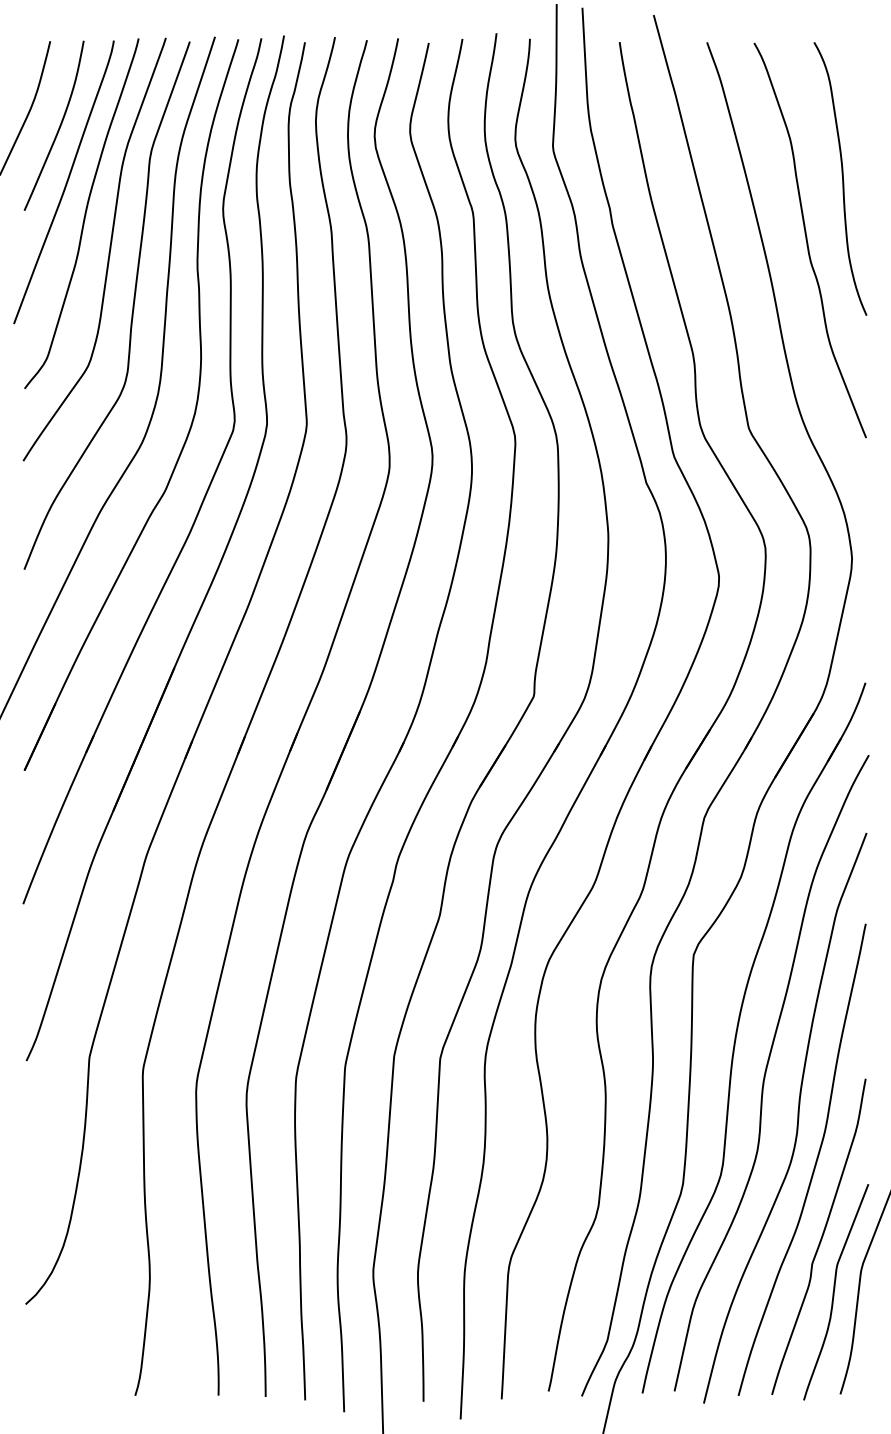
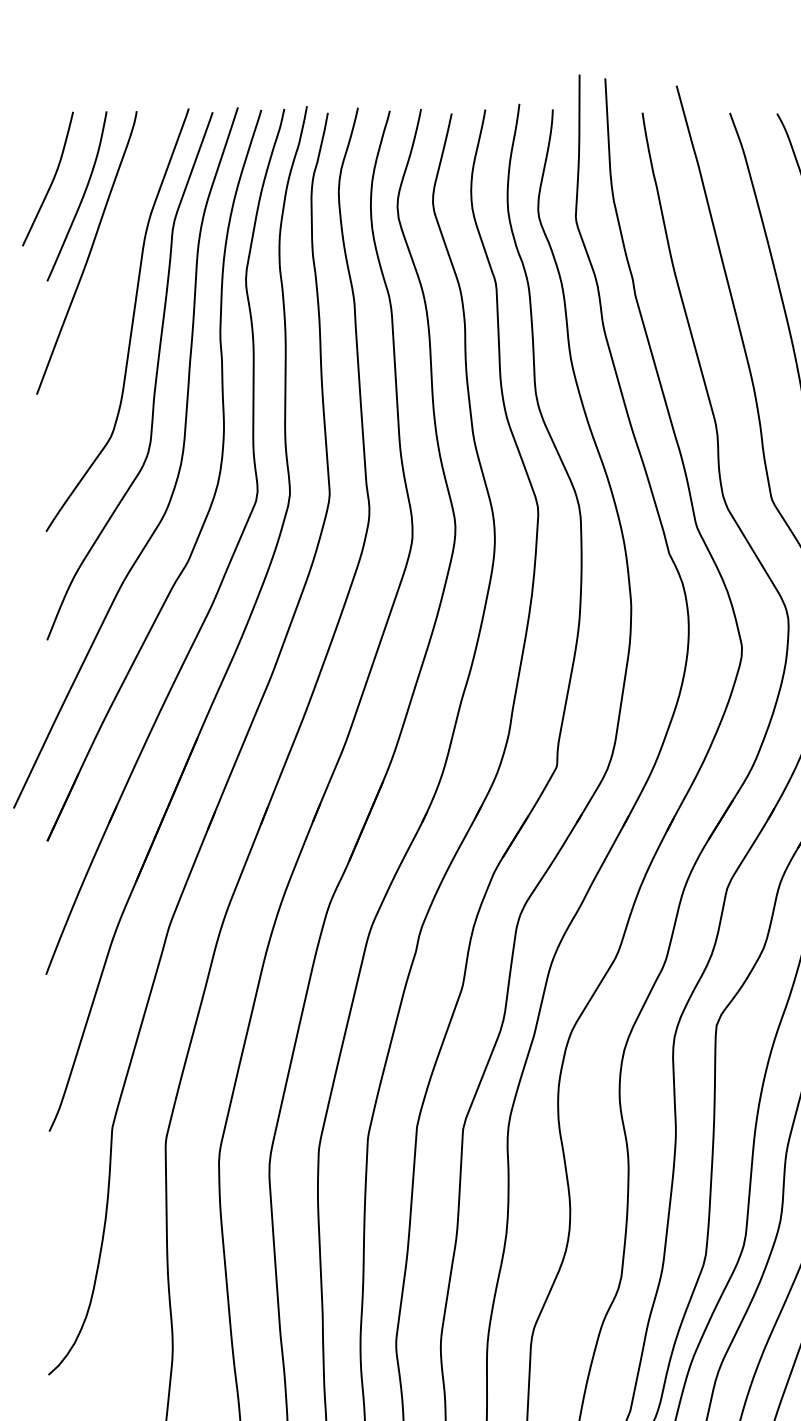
curve: (84, 213) -> (107, 284), removed

